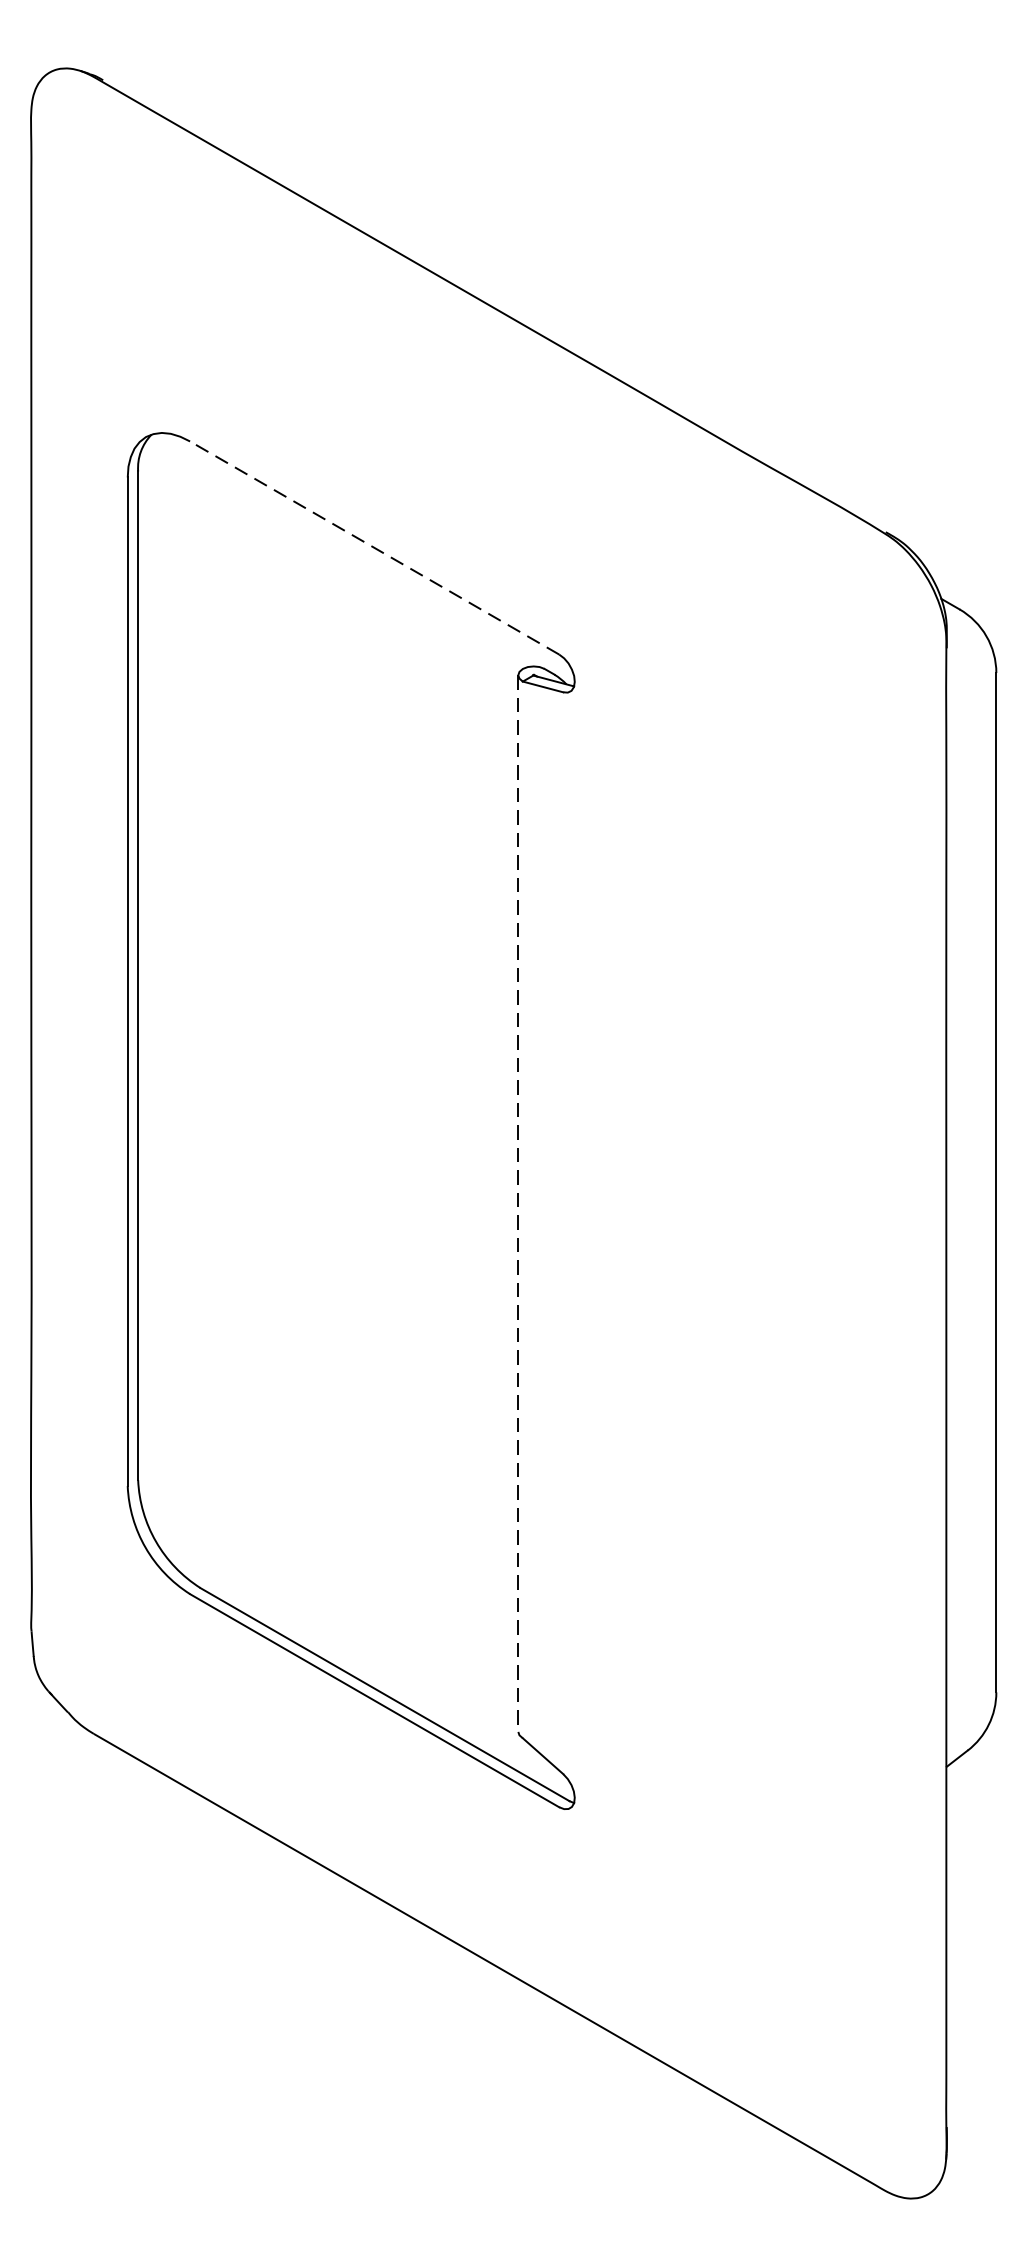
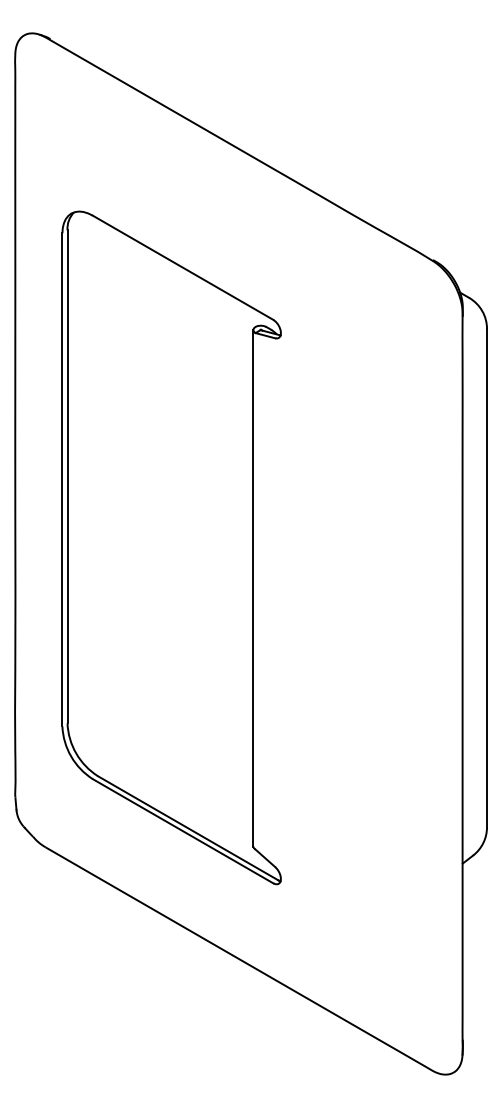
line: (373, 547) -> (182, 267), dashed -> solid
line: (518, 1204) -> (253, 588), dashed -> solid

